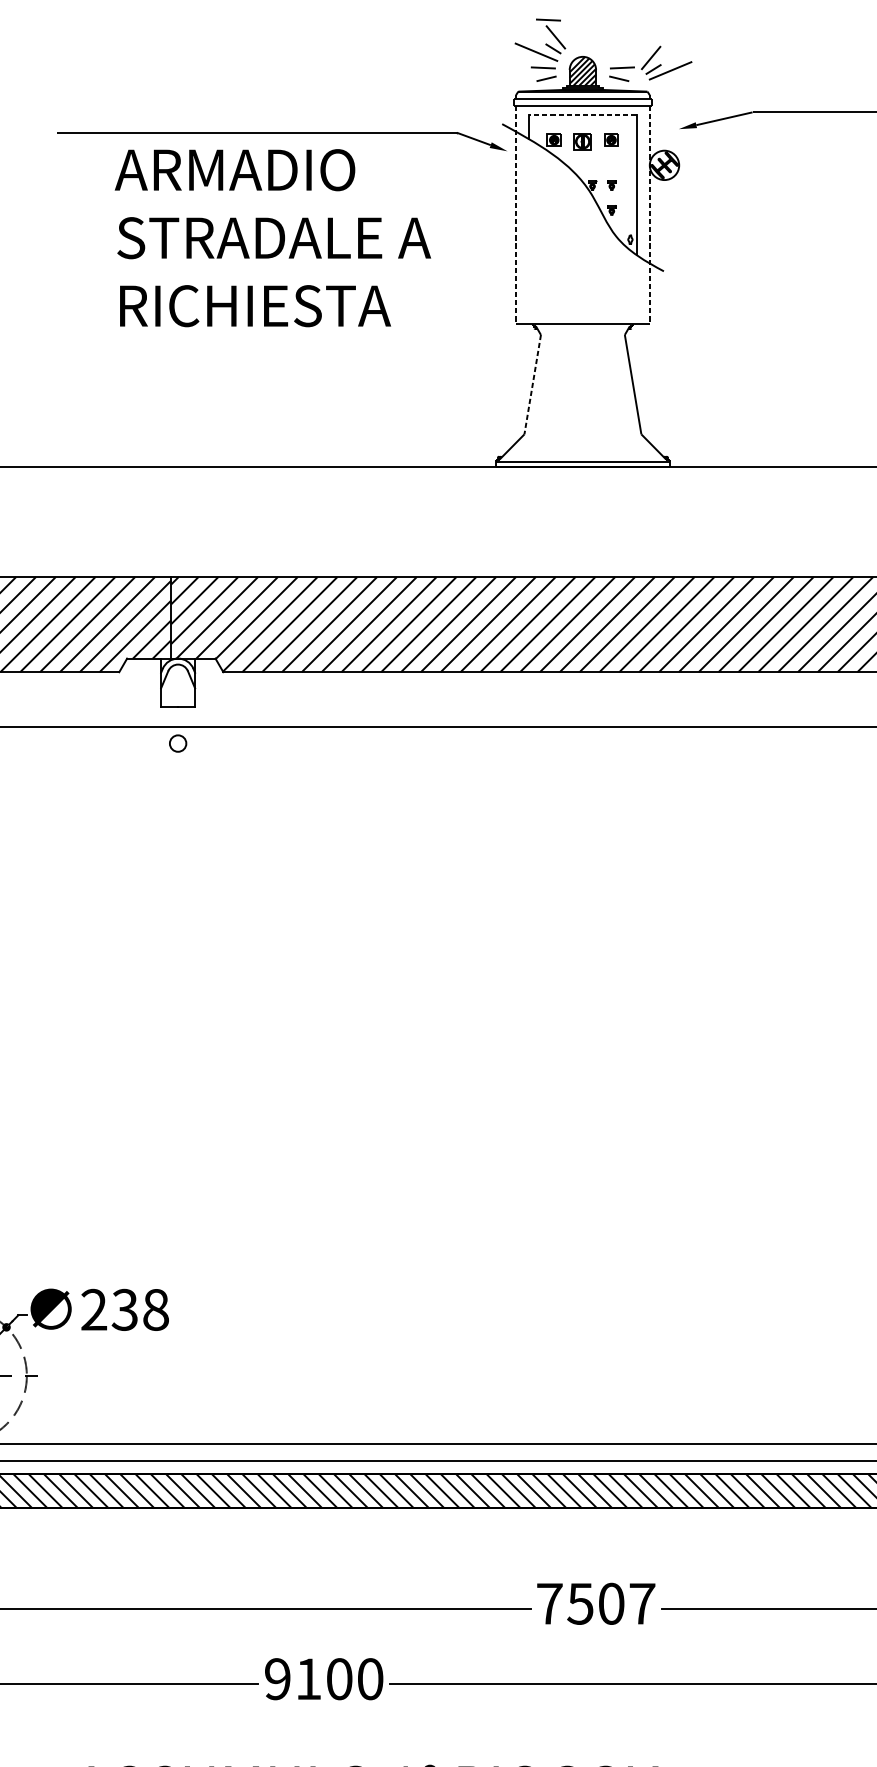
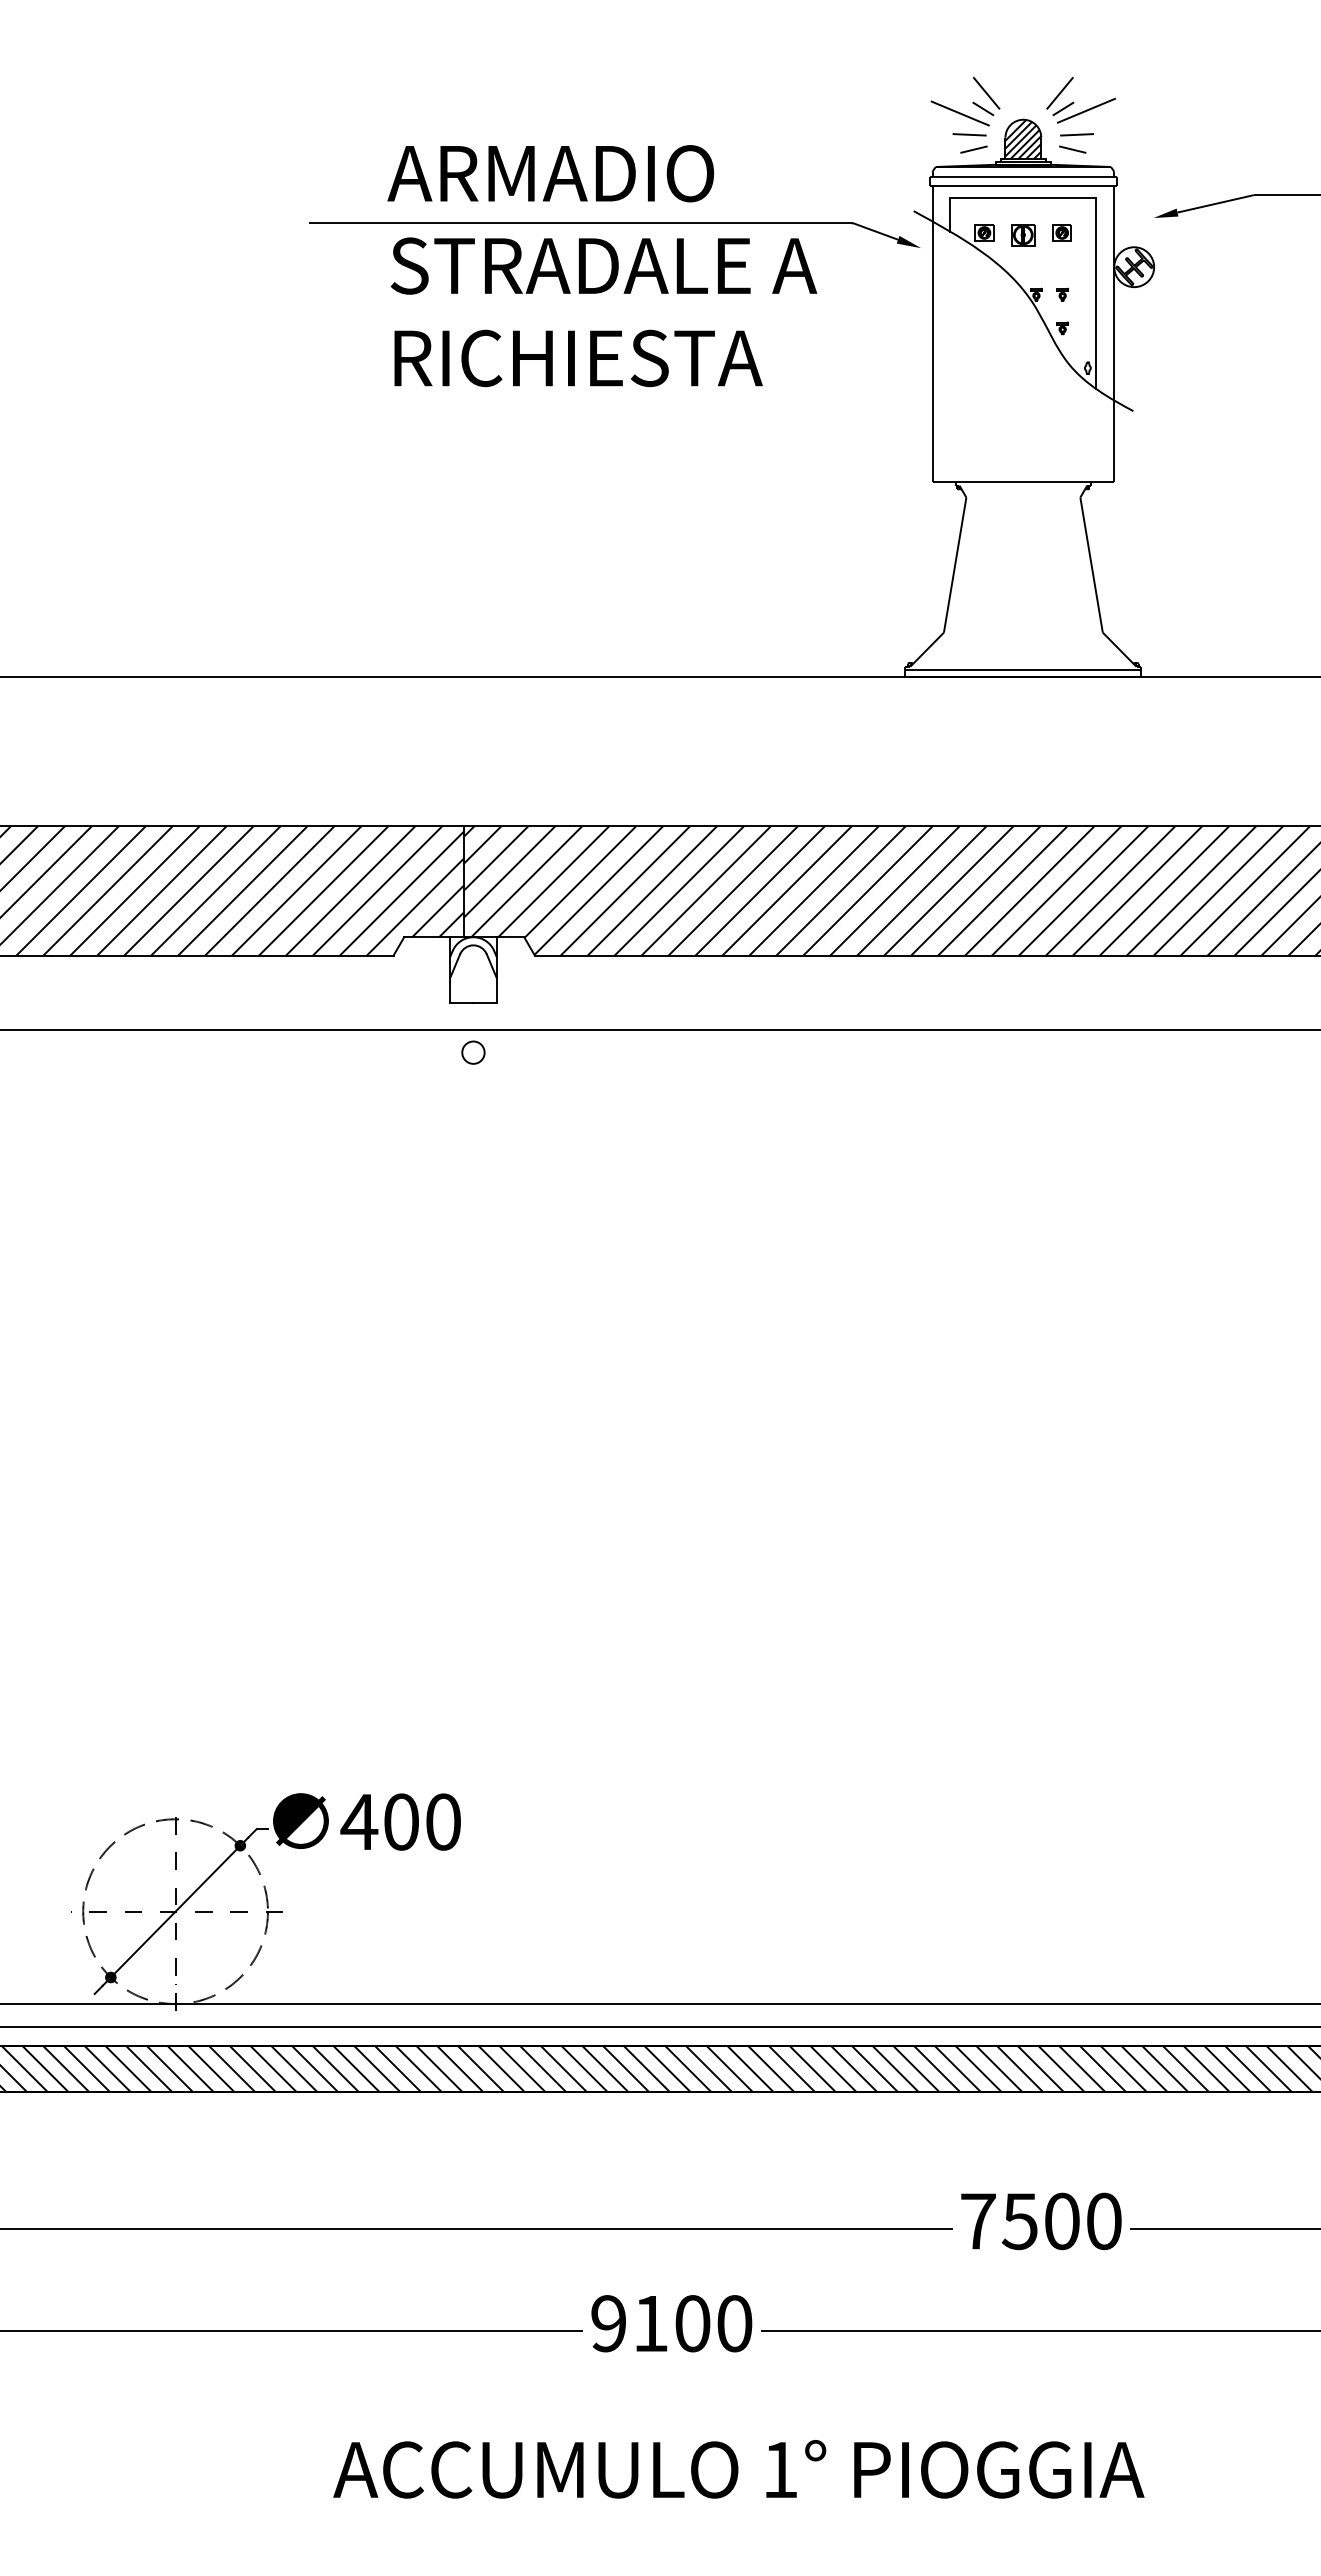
line: (548, 19) -> (976, 69), removed
part: (661, 64) -> (1074, 102), moved
line: (583, 114) -> (1023, 198), dashed -> solid
line: (516, 214) -> (932, 334), dashed -> solid
line: (649, 214) -> (1114, 334), dashed -> solid
text: (273, 238) -> (602, 266), moved
line: (532, 384) -> (955, 565), dashed -> solid
text: (124, 1309) -> (400, 1821), 238 -> 400
text: (642, 1603) -> (1104, 2221), 7507 -> 7500

